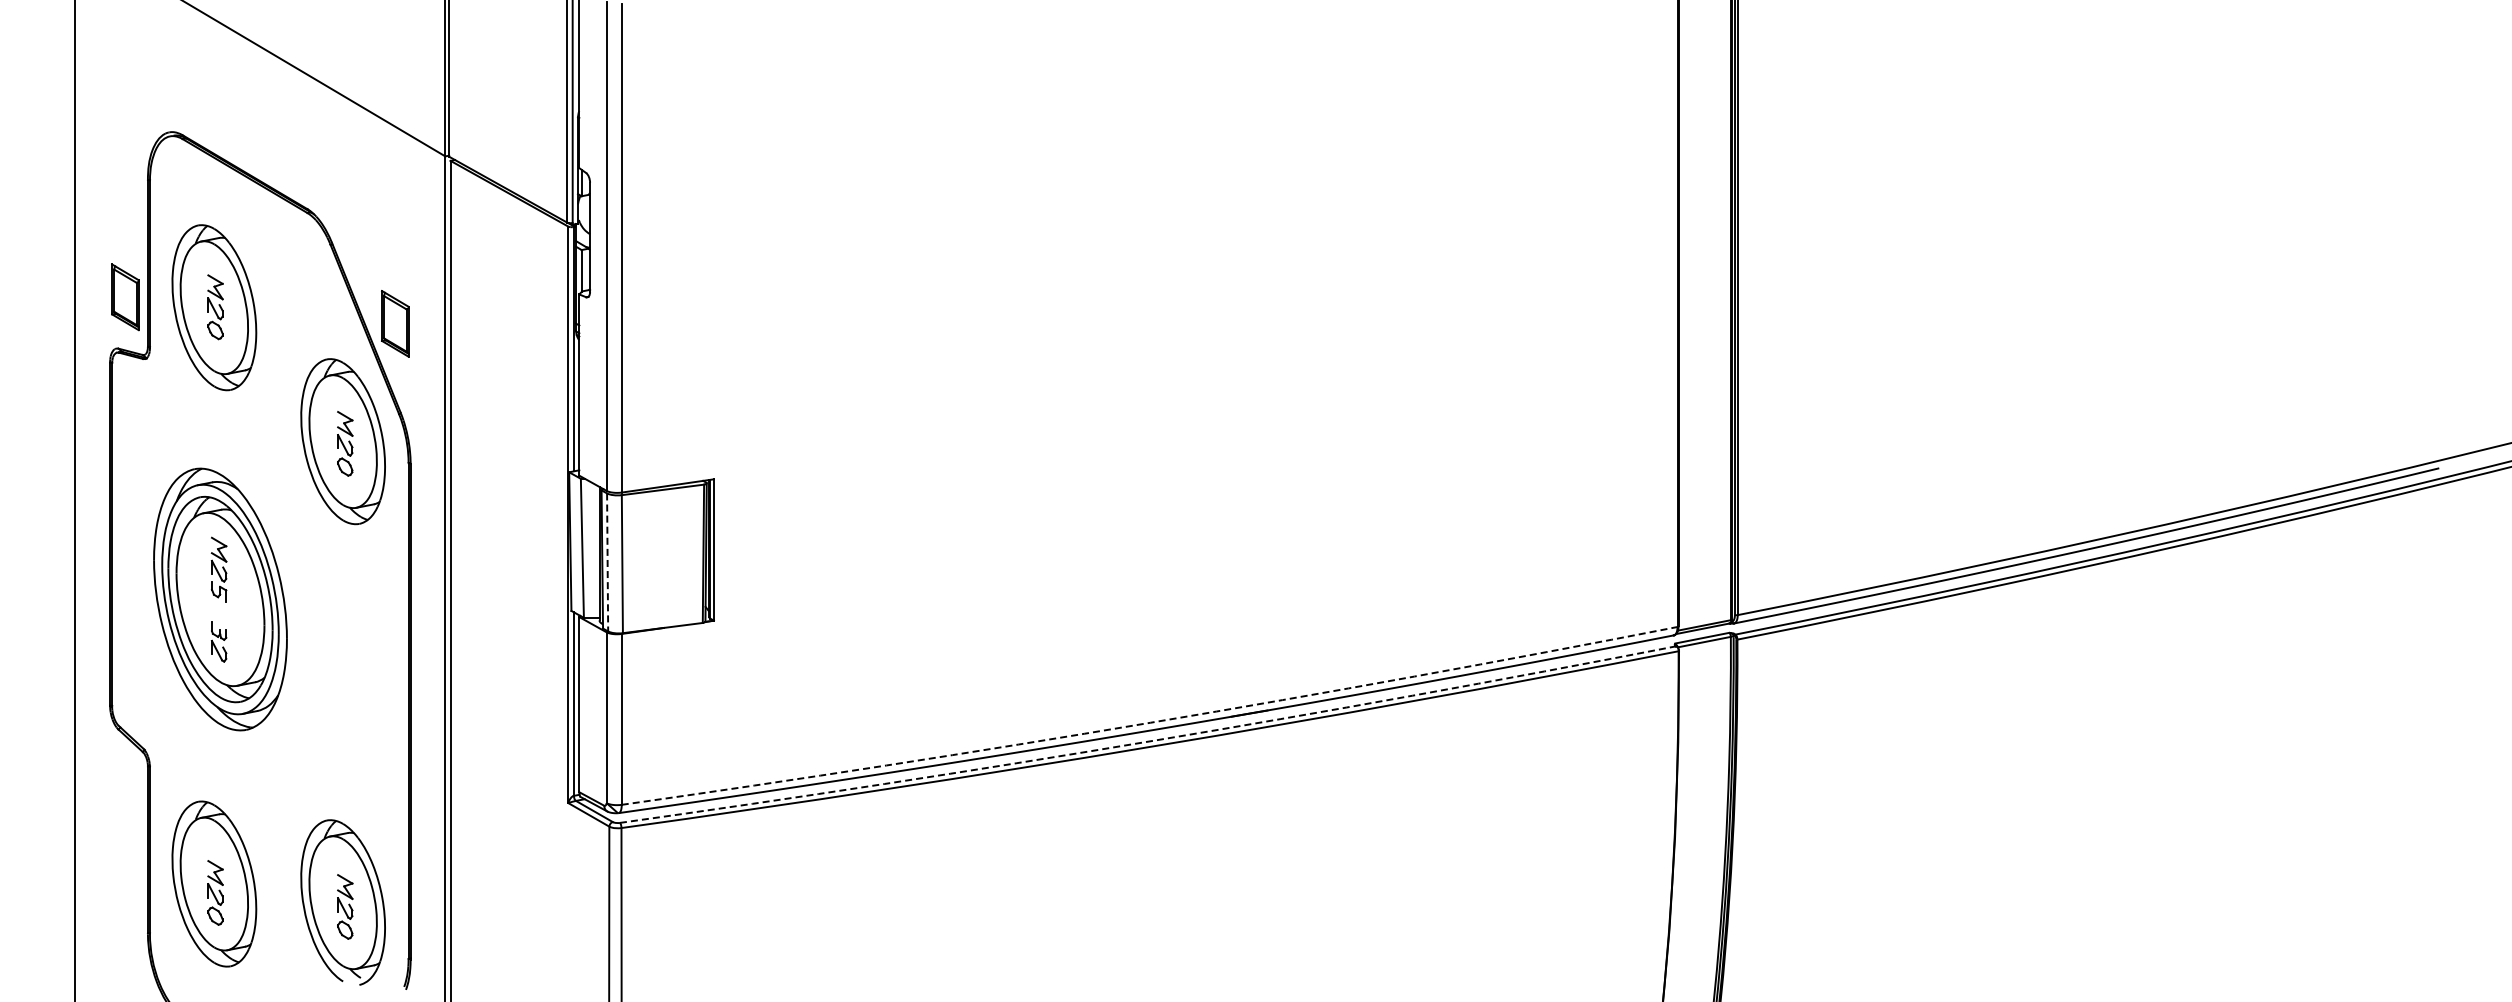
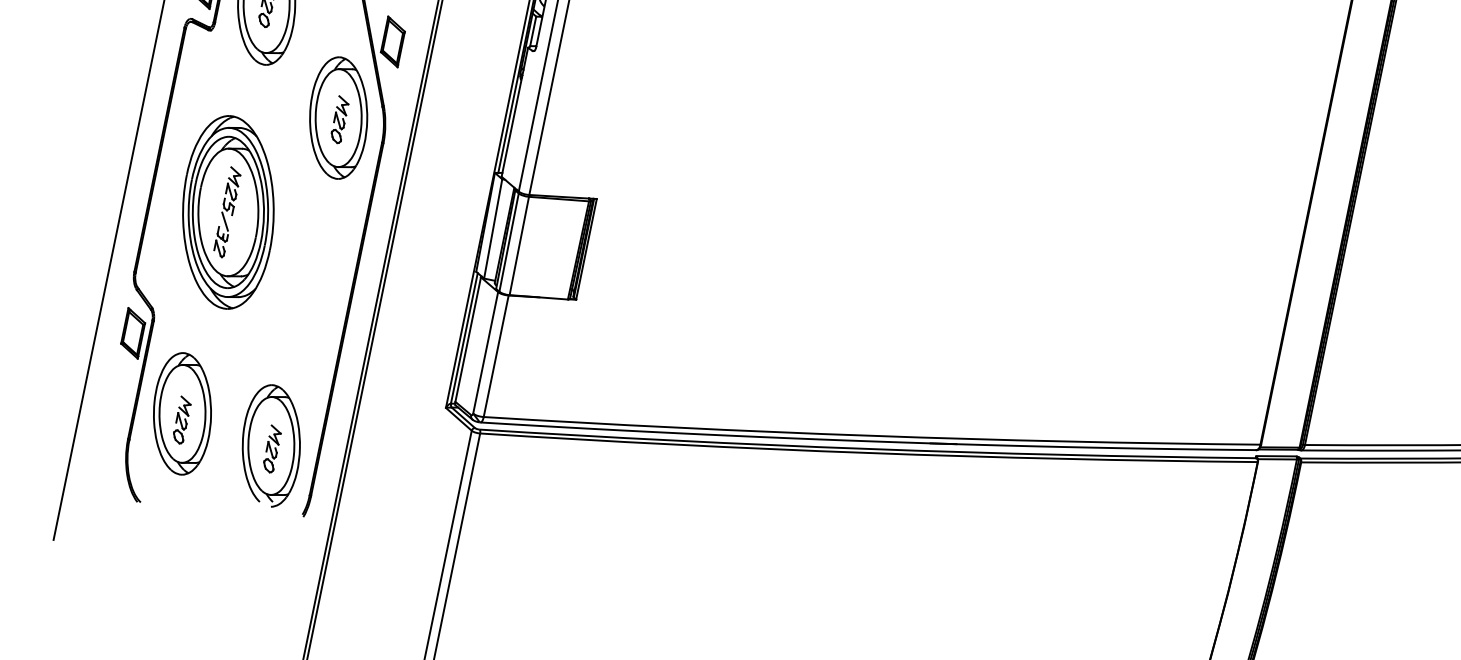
line: (607, 562) -> (508, 242), dashed -> solid
line: (218, 612) -> (225, 221), added
arc: (1150, 722) -> (871, 435), dashed -> solid
arc: (1149, 741) -> (868, 449), dashed -> solid
part: (125, 788) -> (133, 332), added

